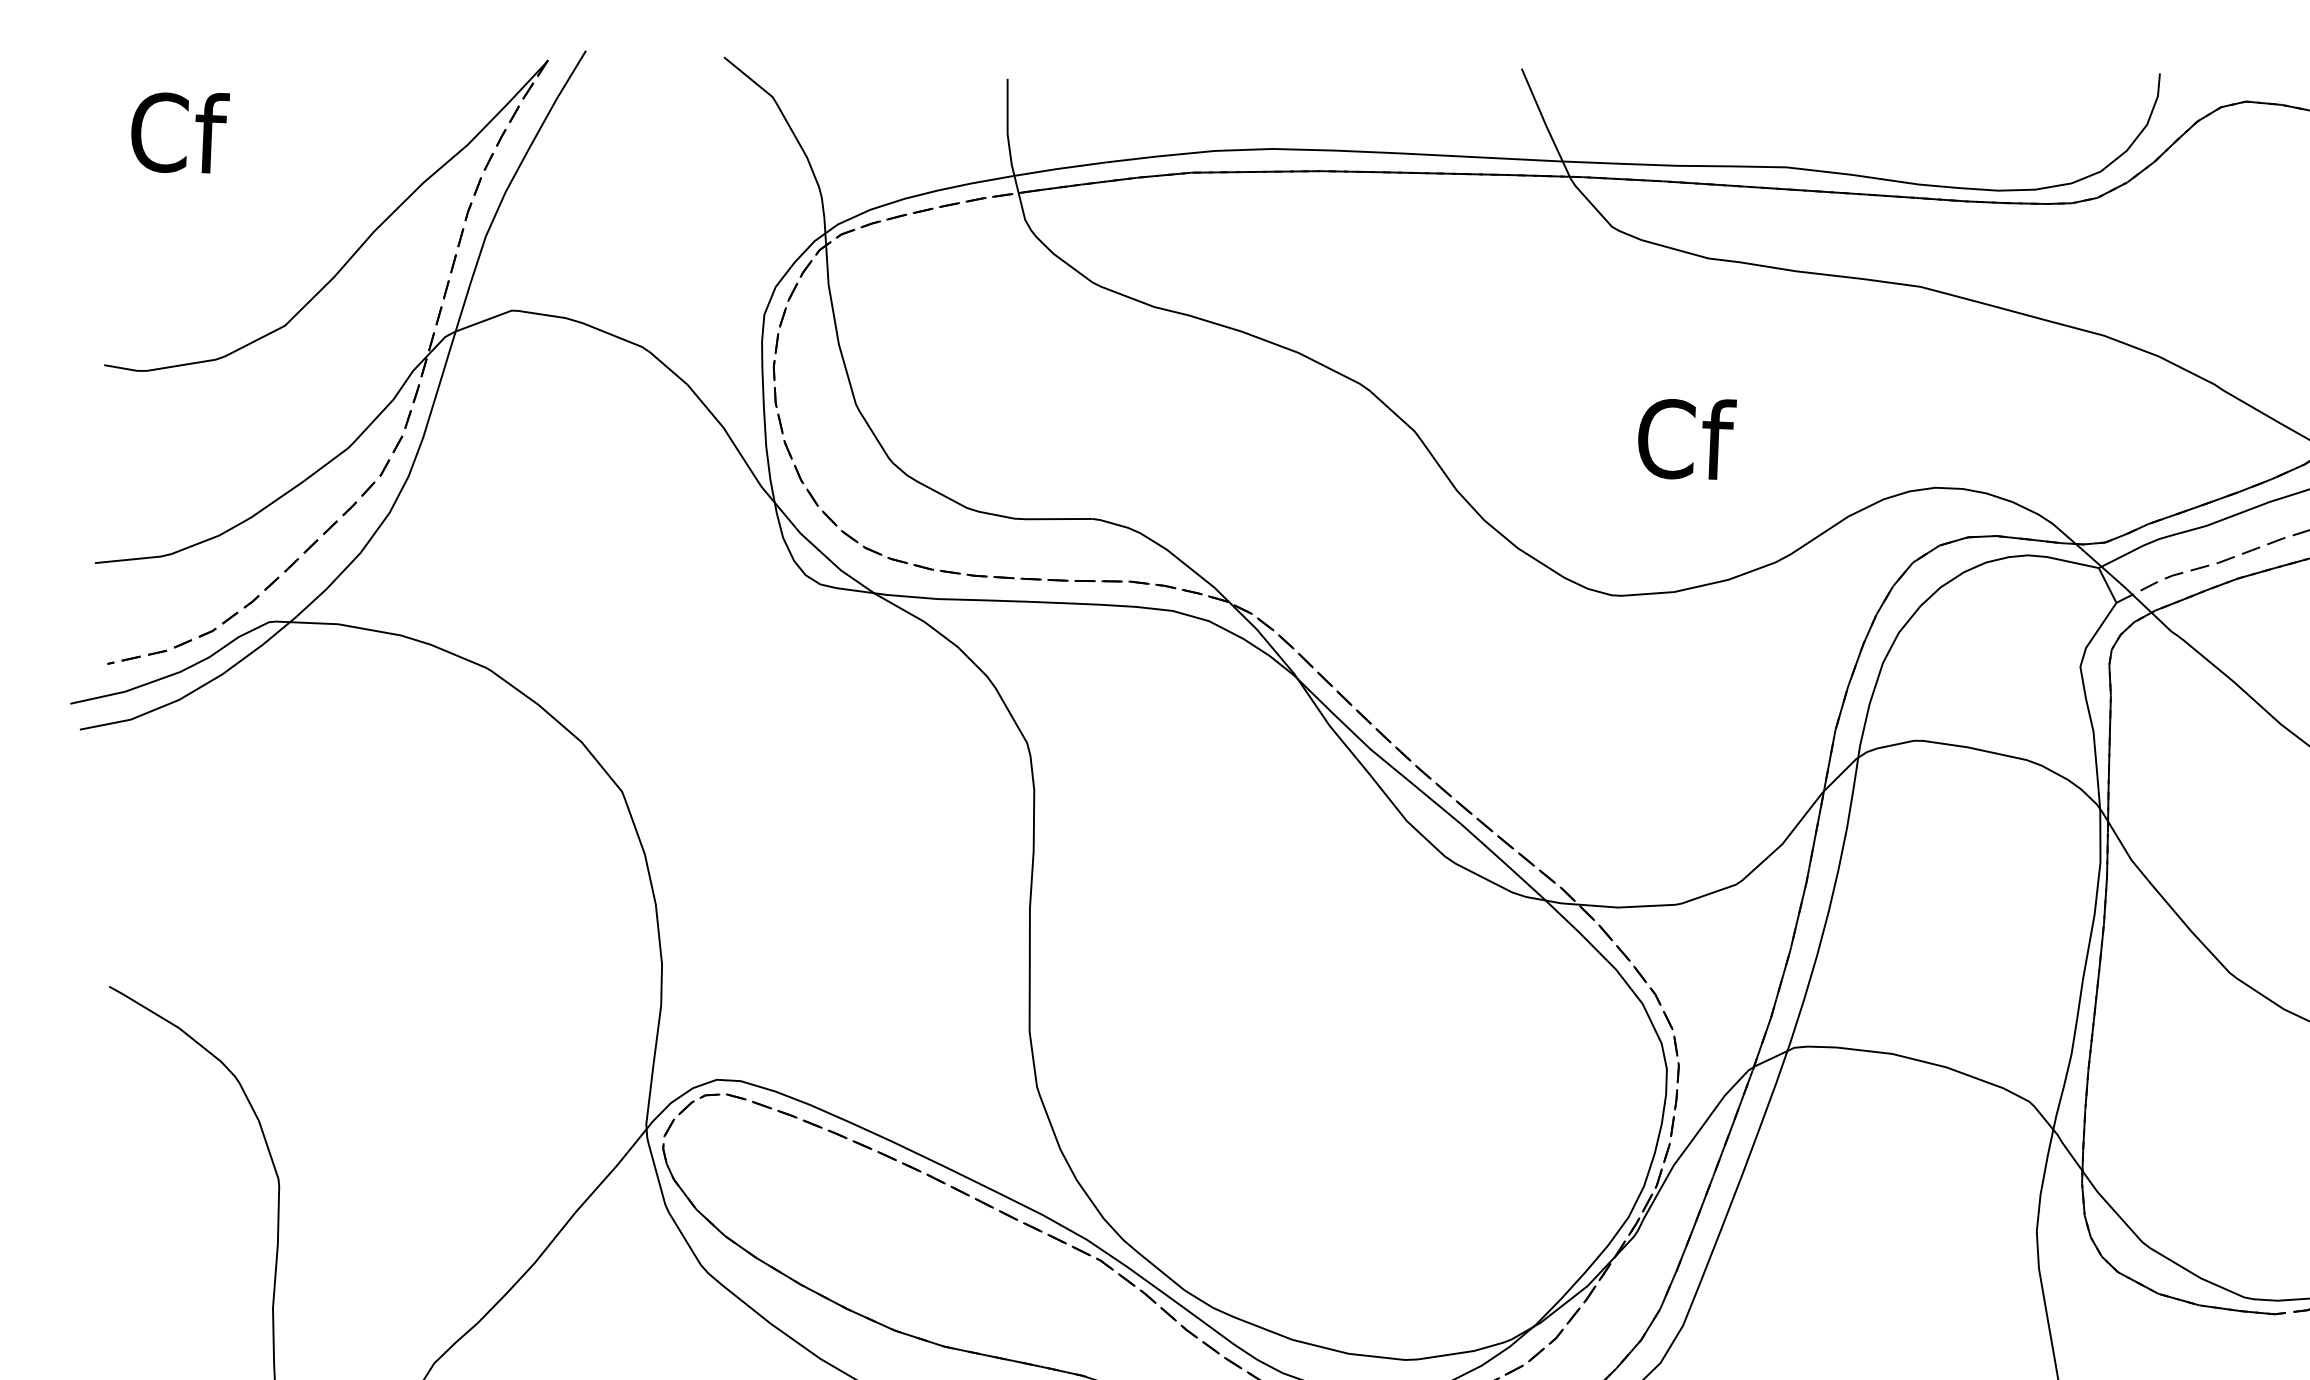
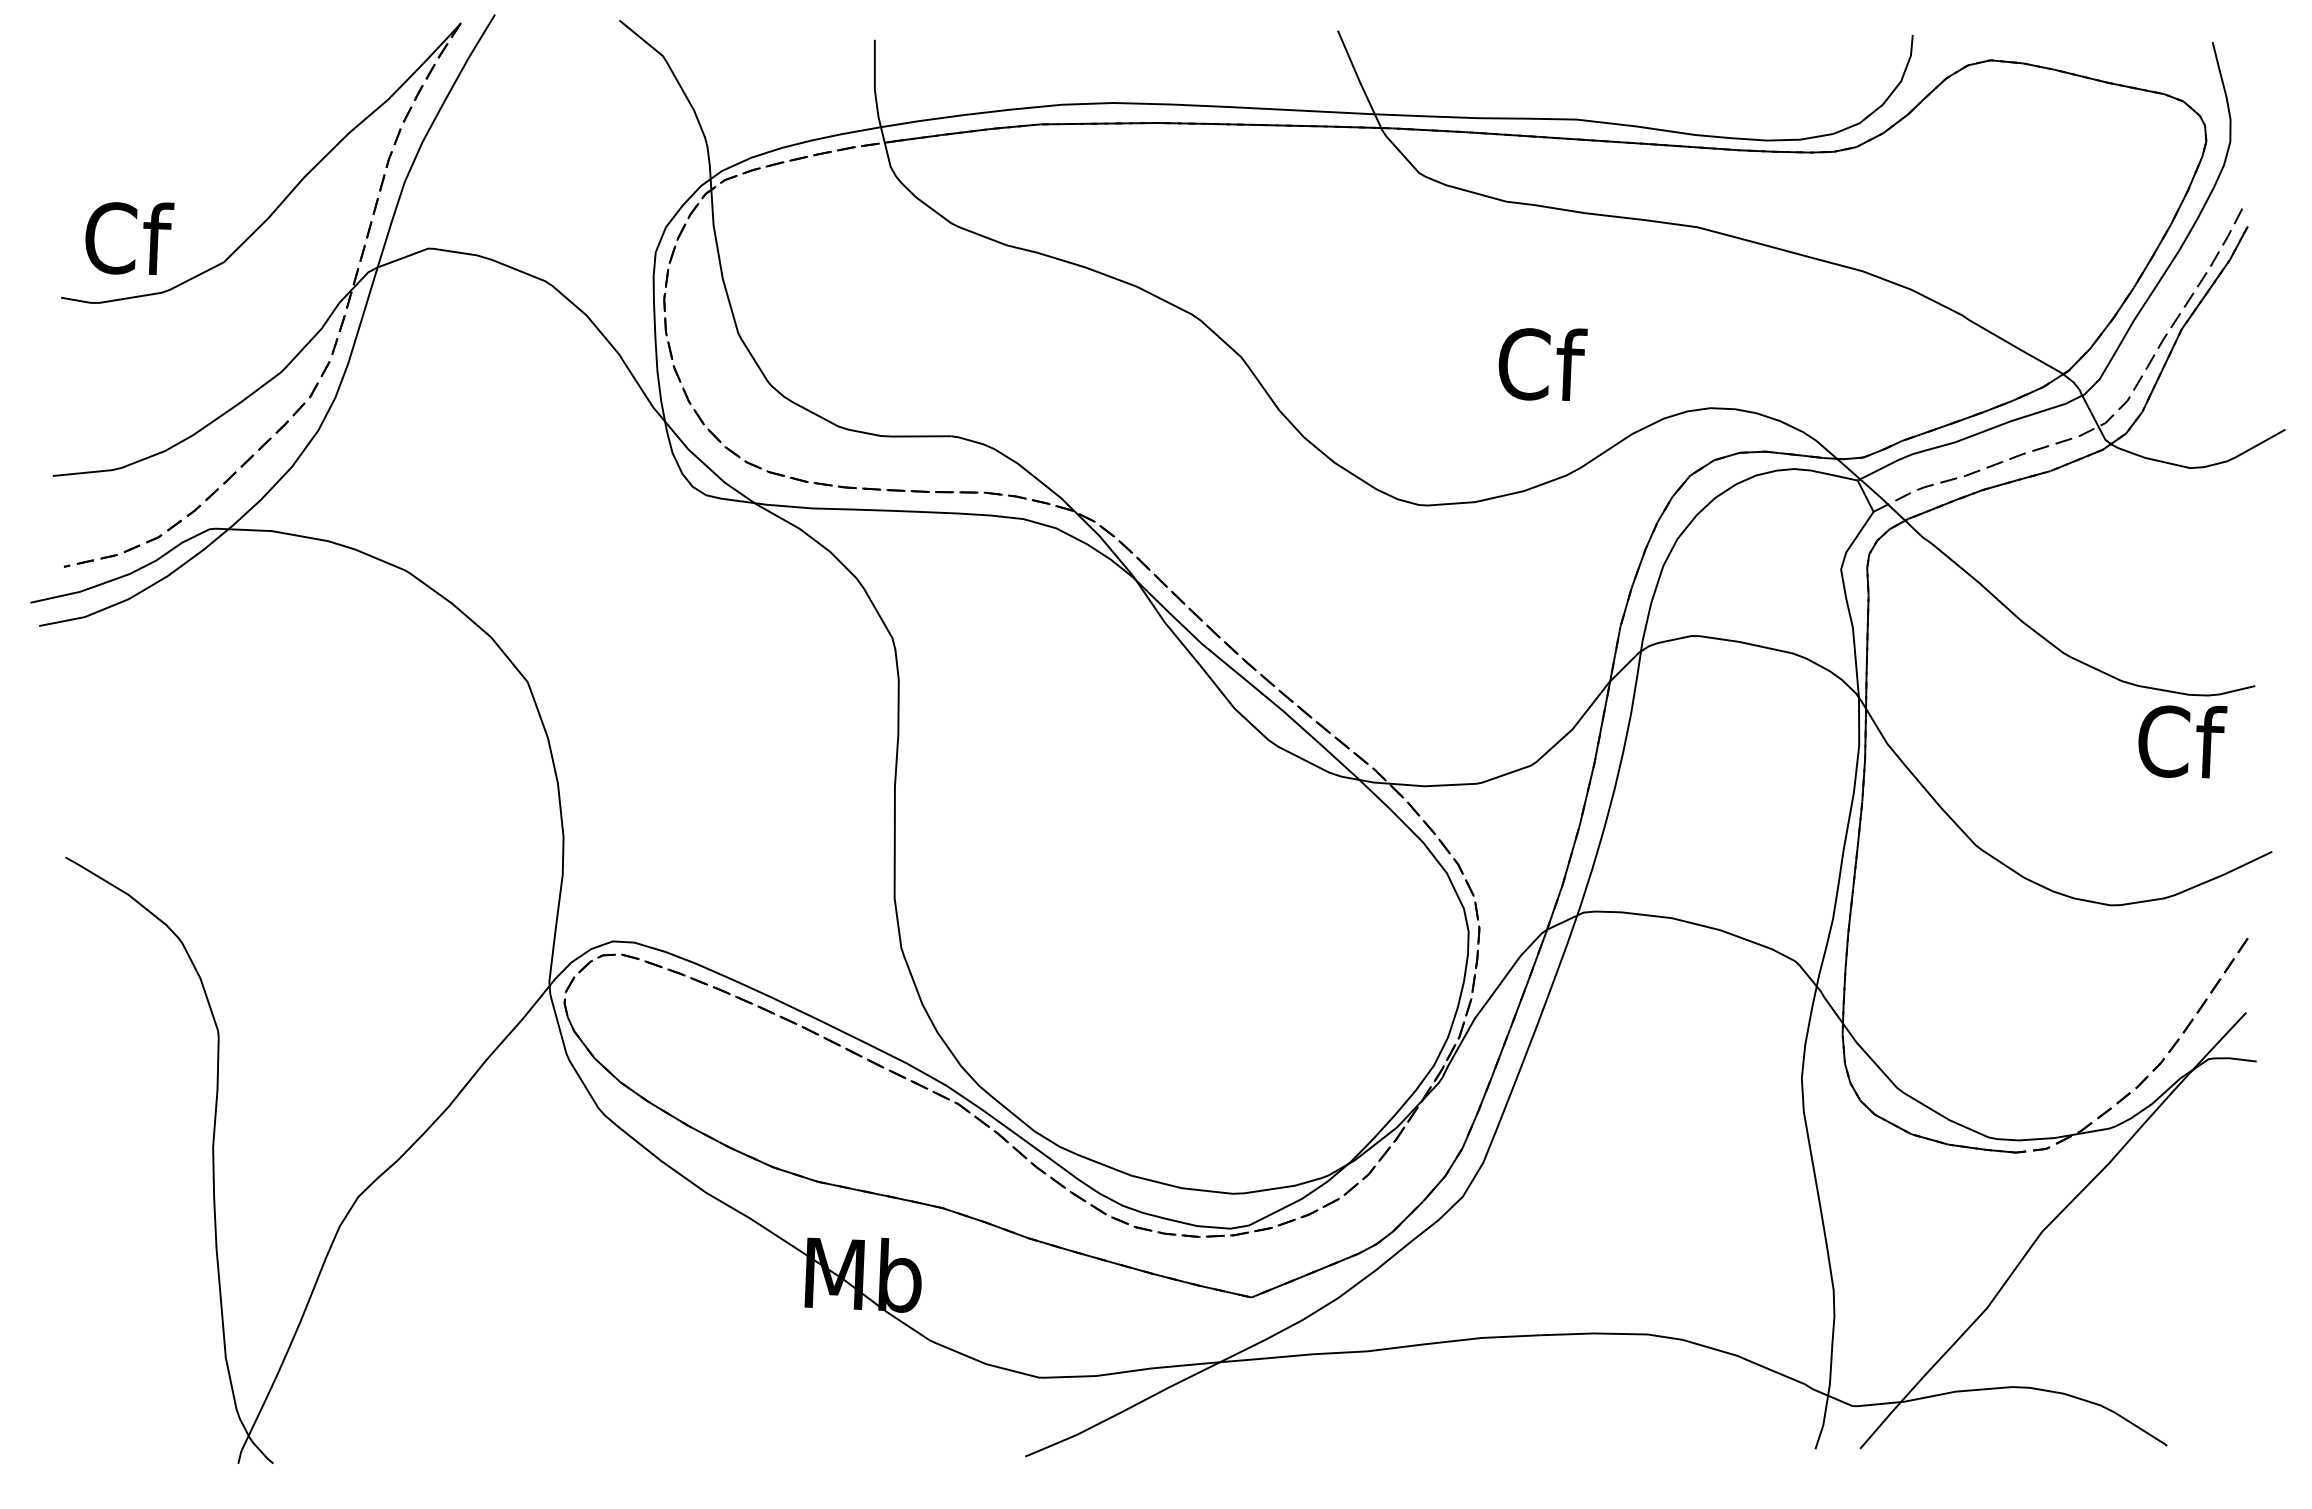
text: (180, 132) -> (129, 238), moved
text: (1686, 439) -> (1542, 364), moved

